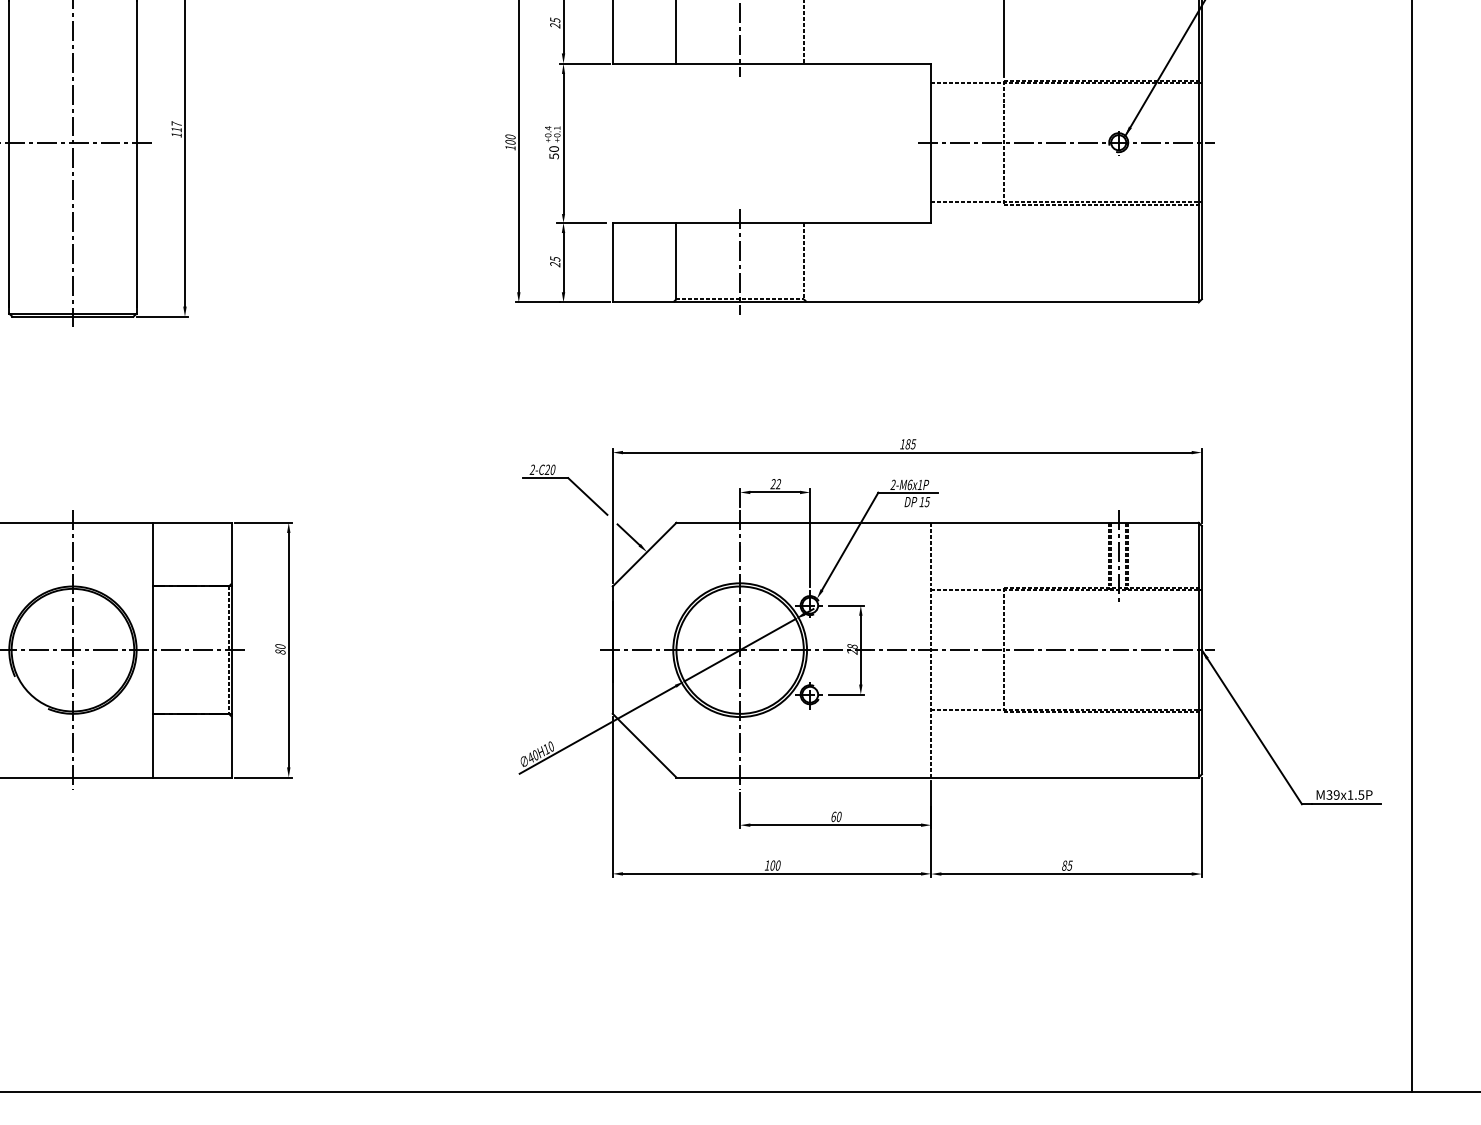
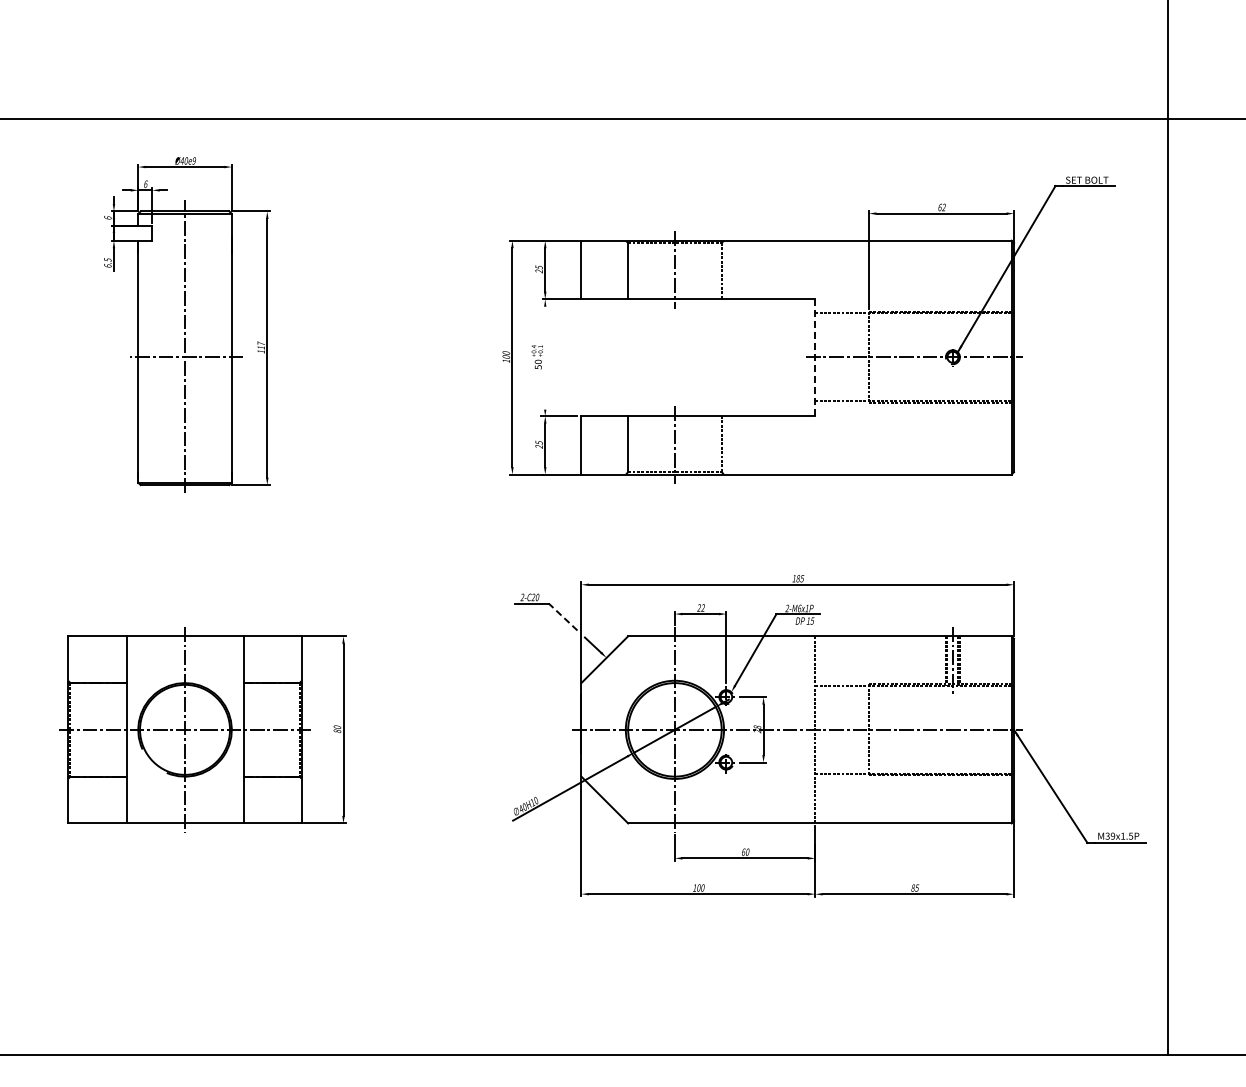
line: (563, 143) -> (545, 357), removed
line: (931, 144) -> (815, 358), solid -> dashed
line: (588, 497) -> (563, 617), solid -> dashed

